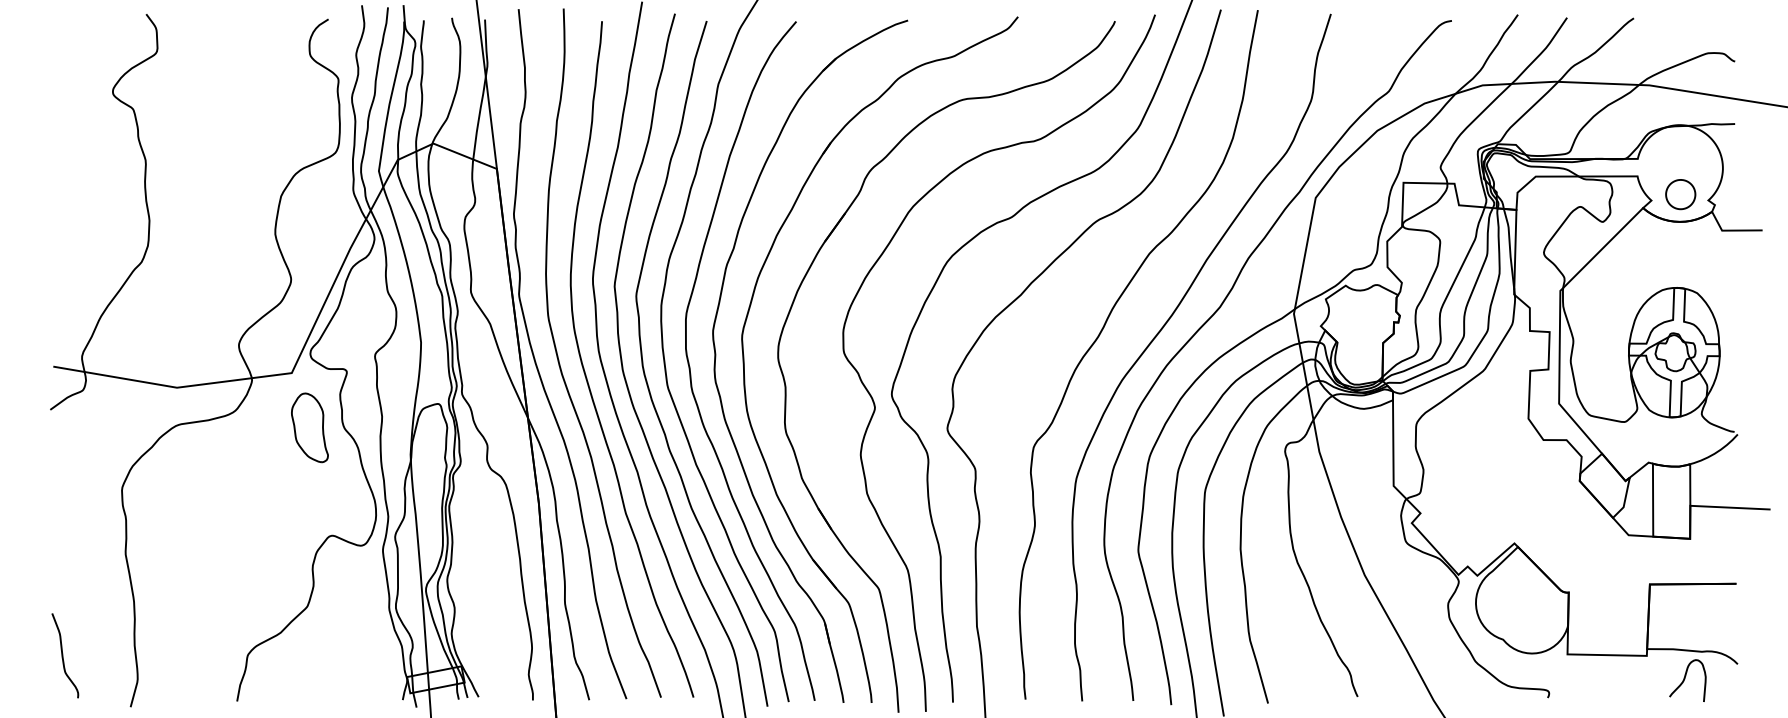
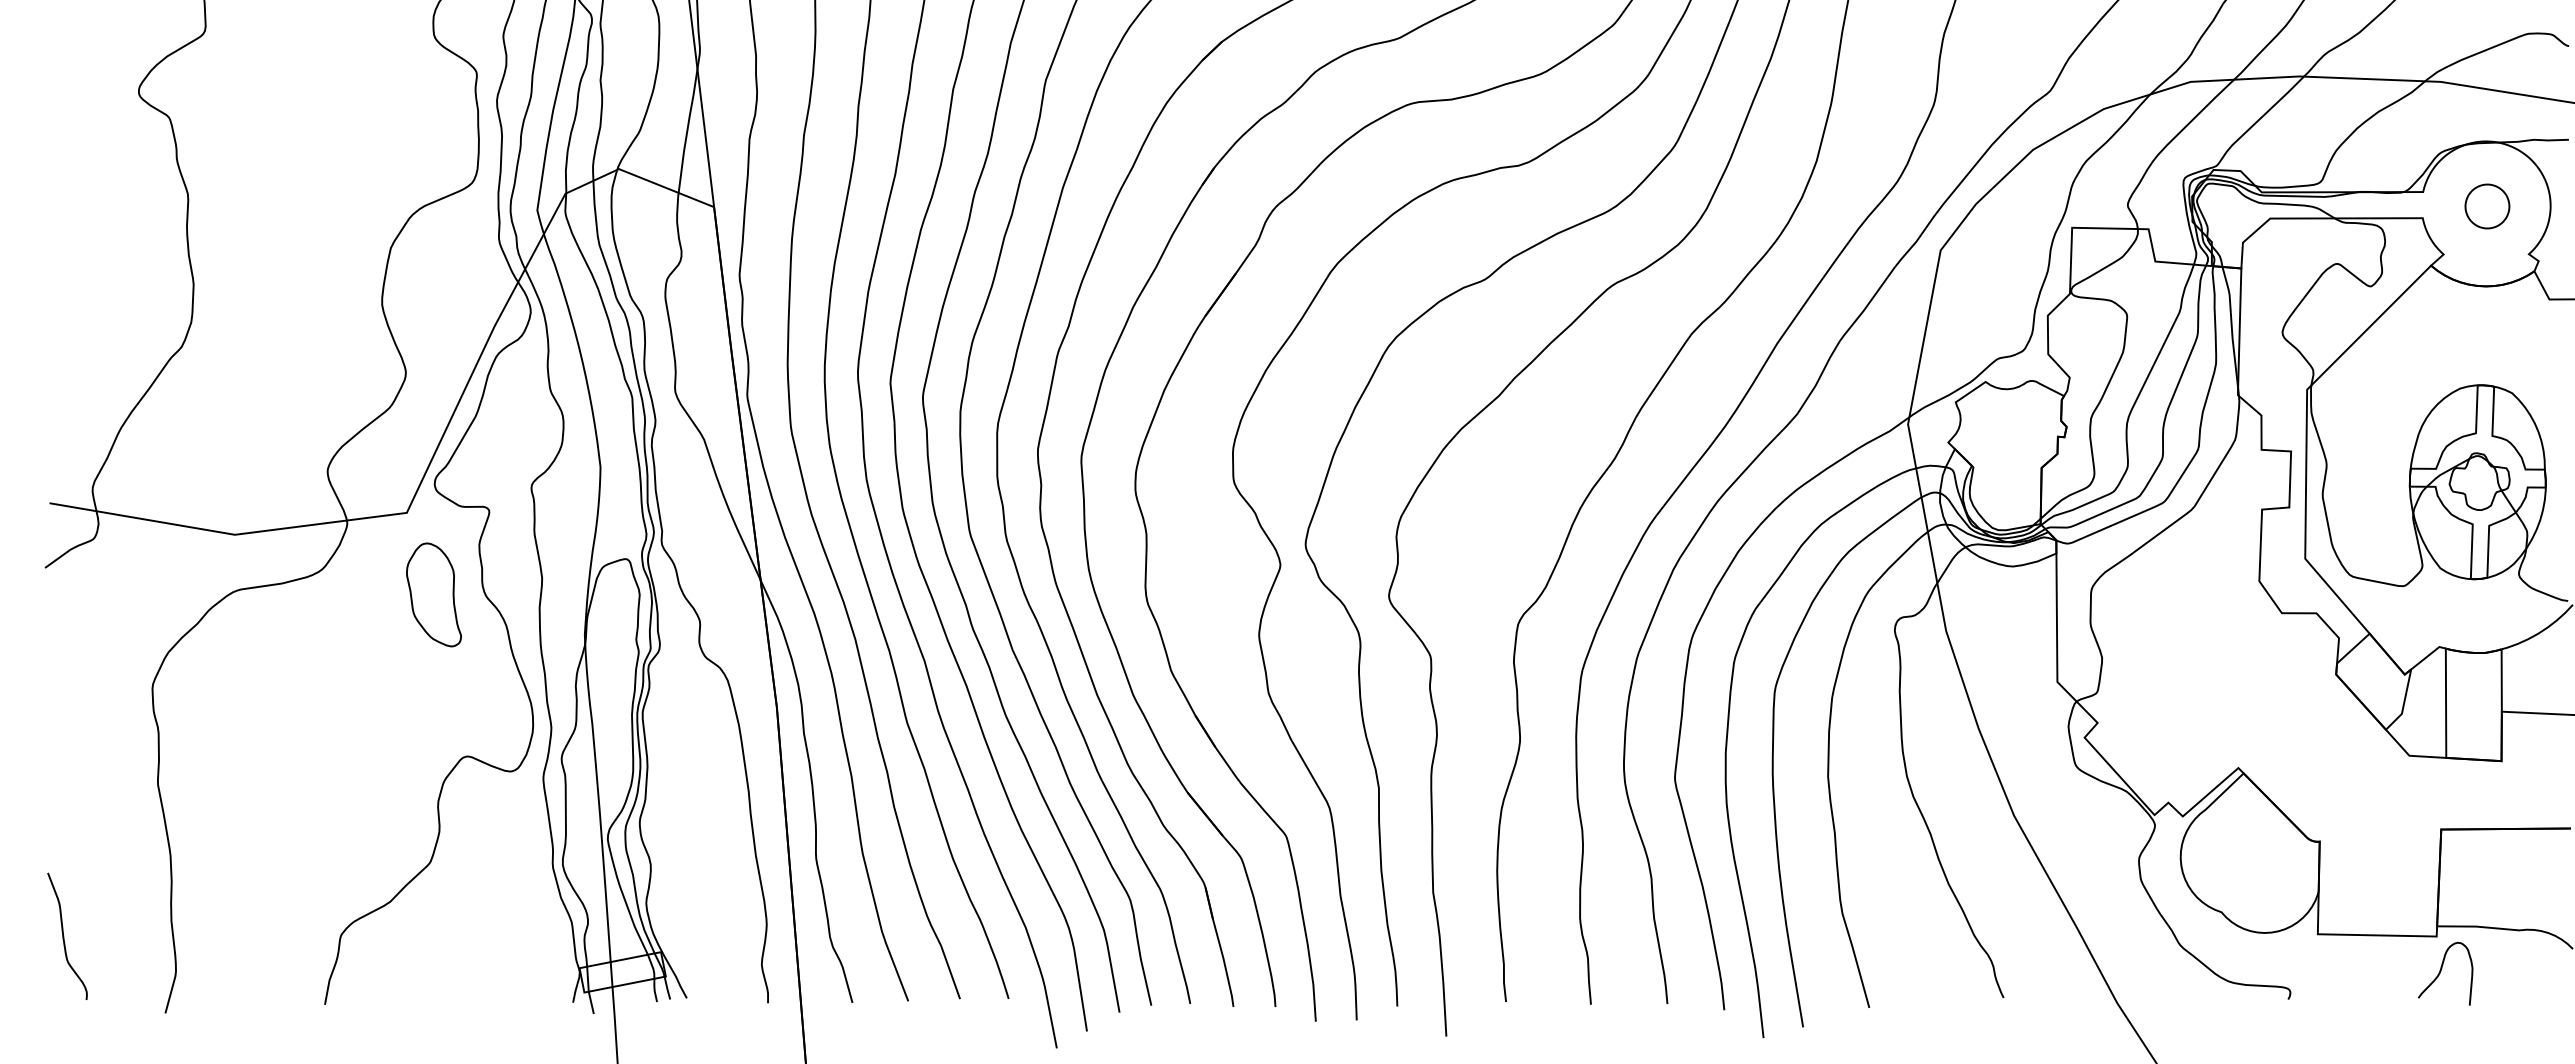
part: (1680, 194) -> (2487, 206), moved
curve: (1685, 679) -> (2442, 971), moved

